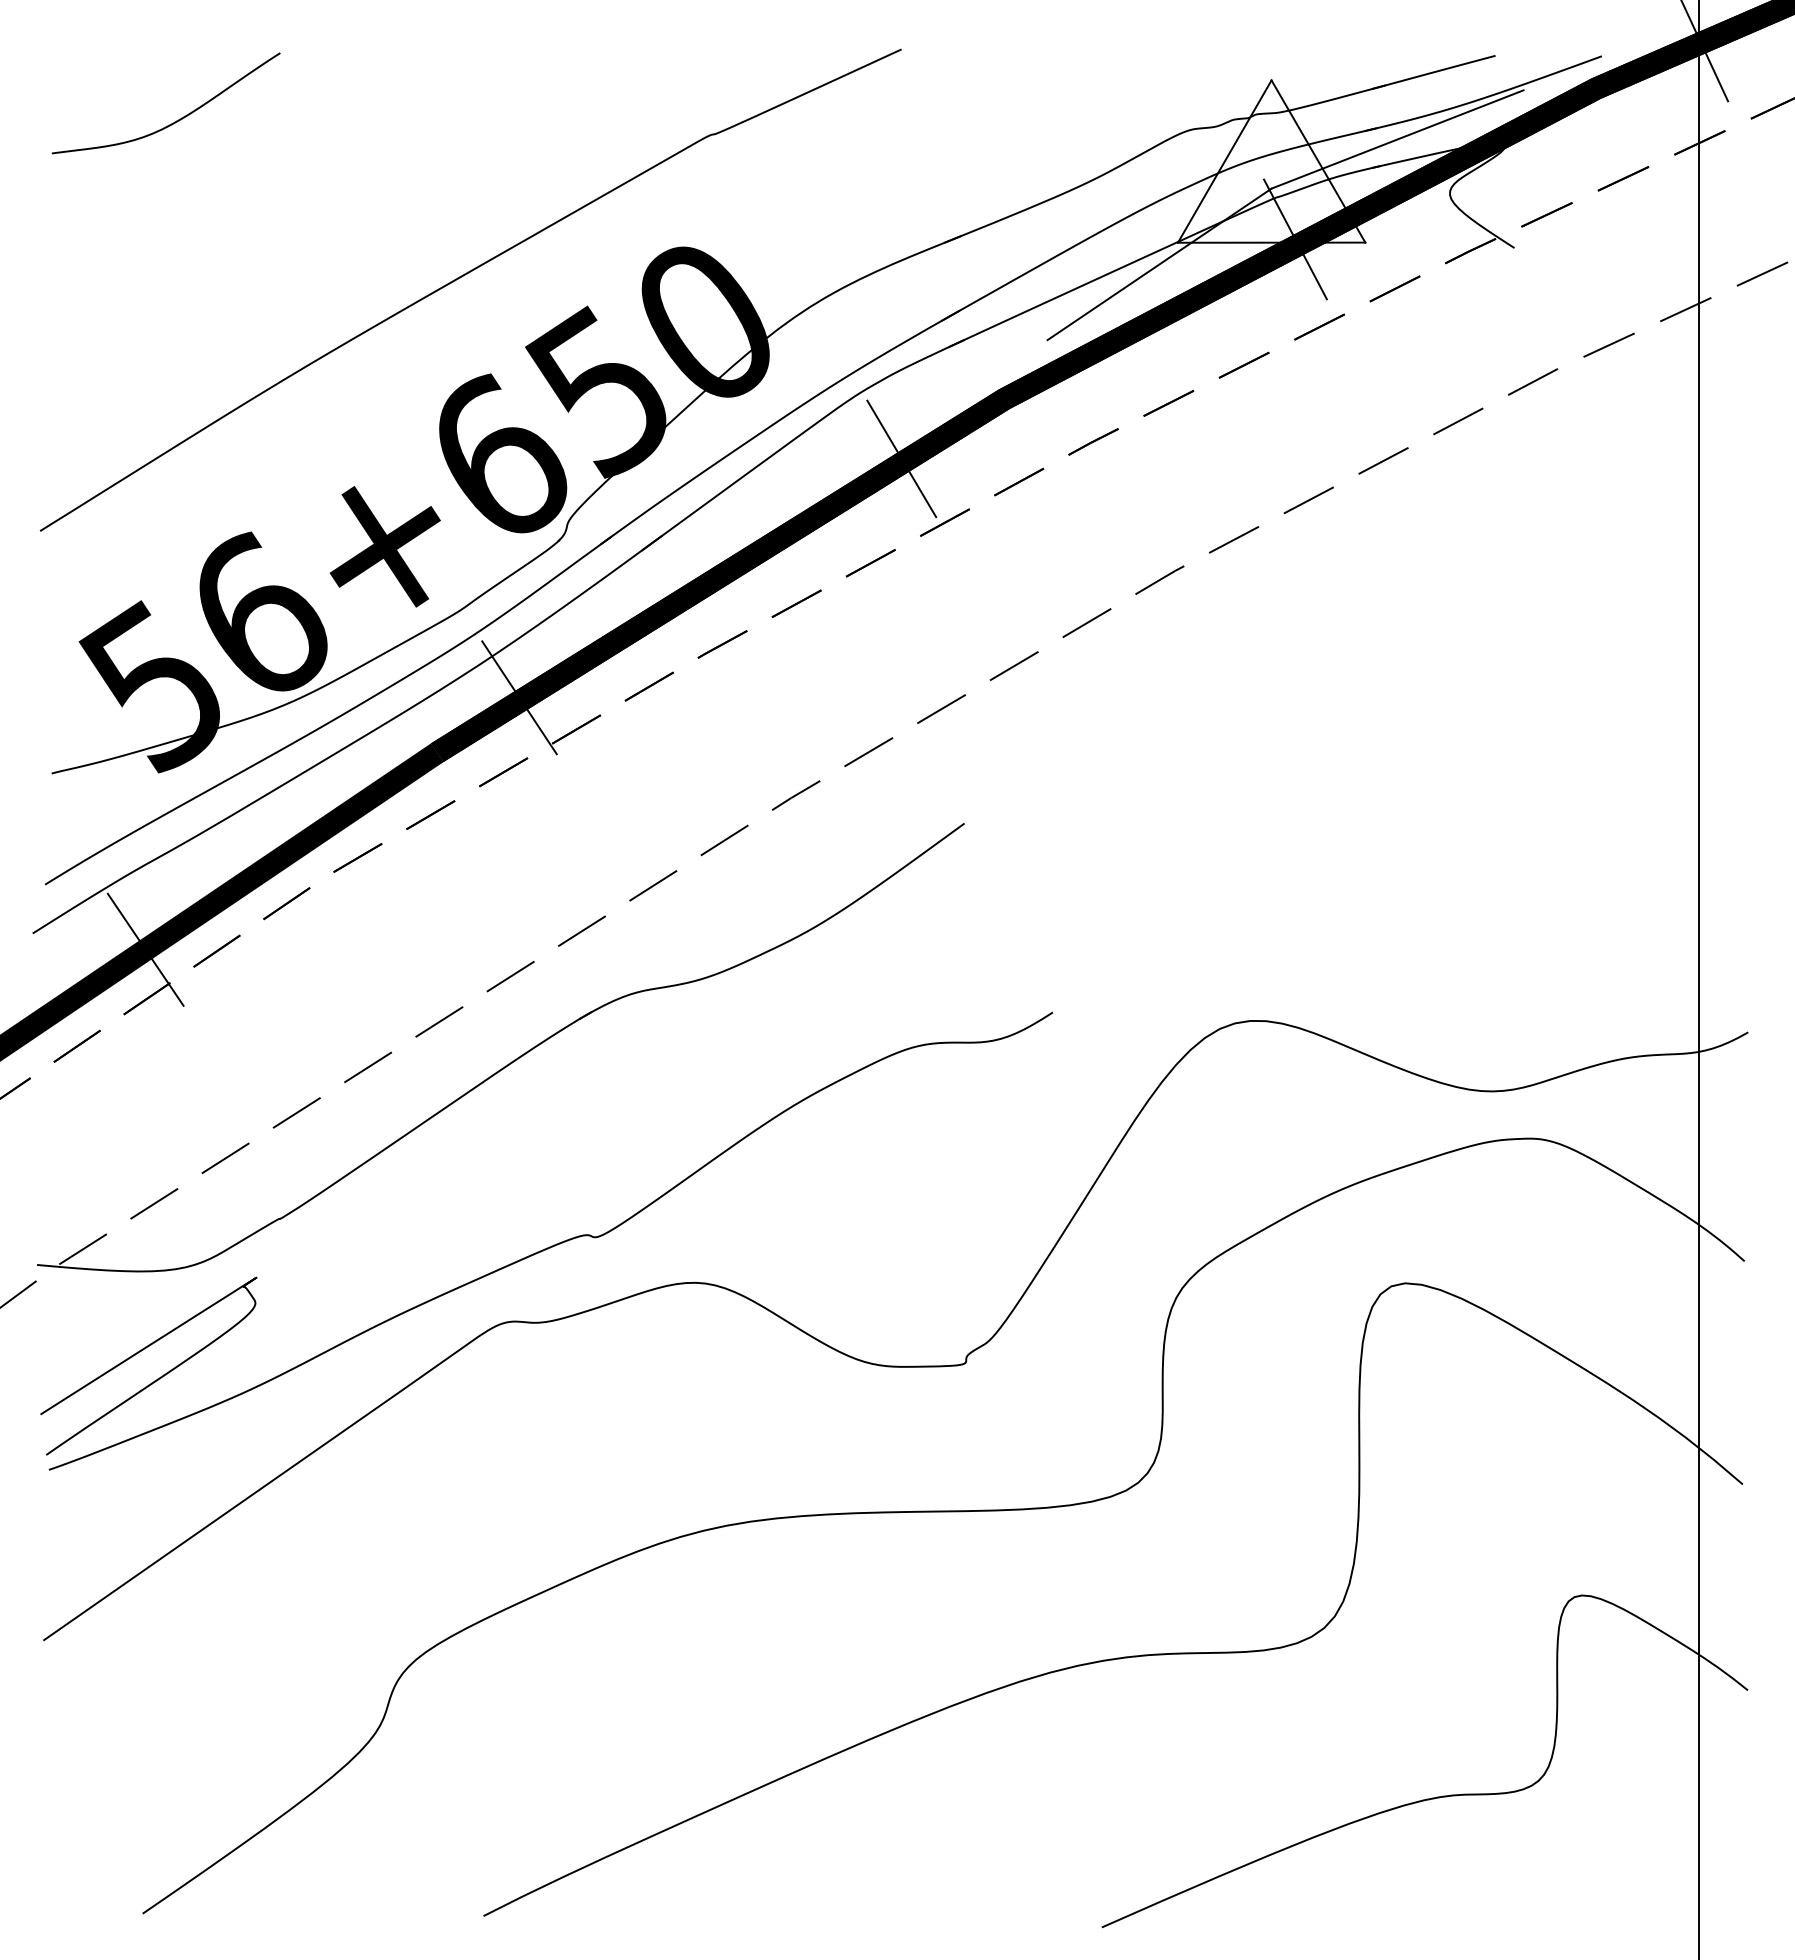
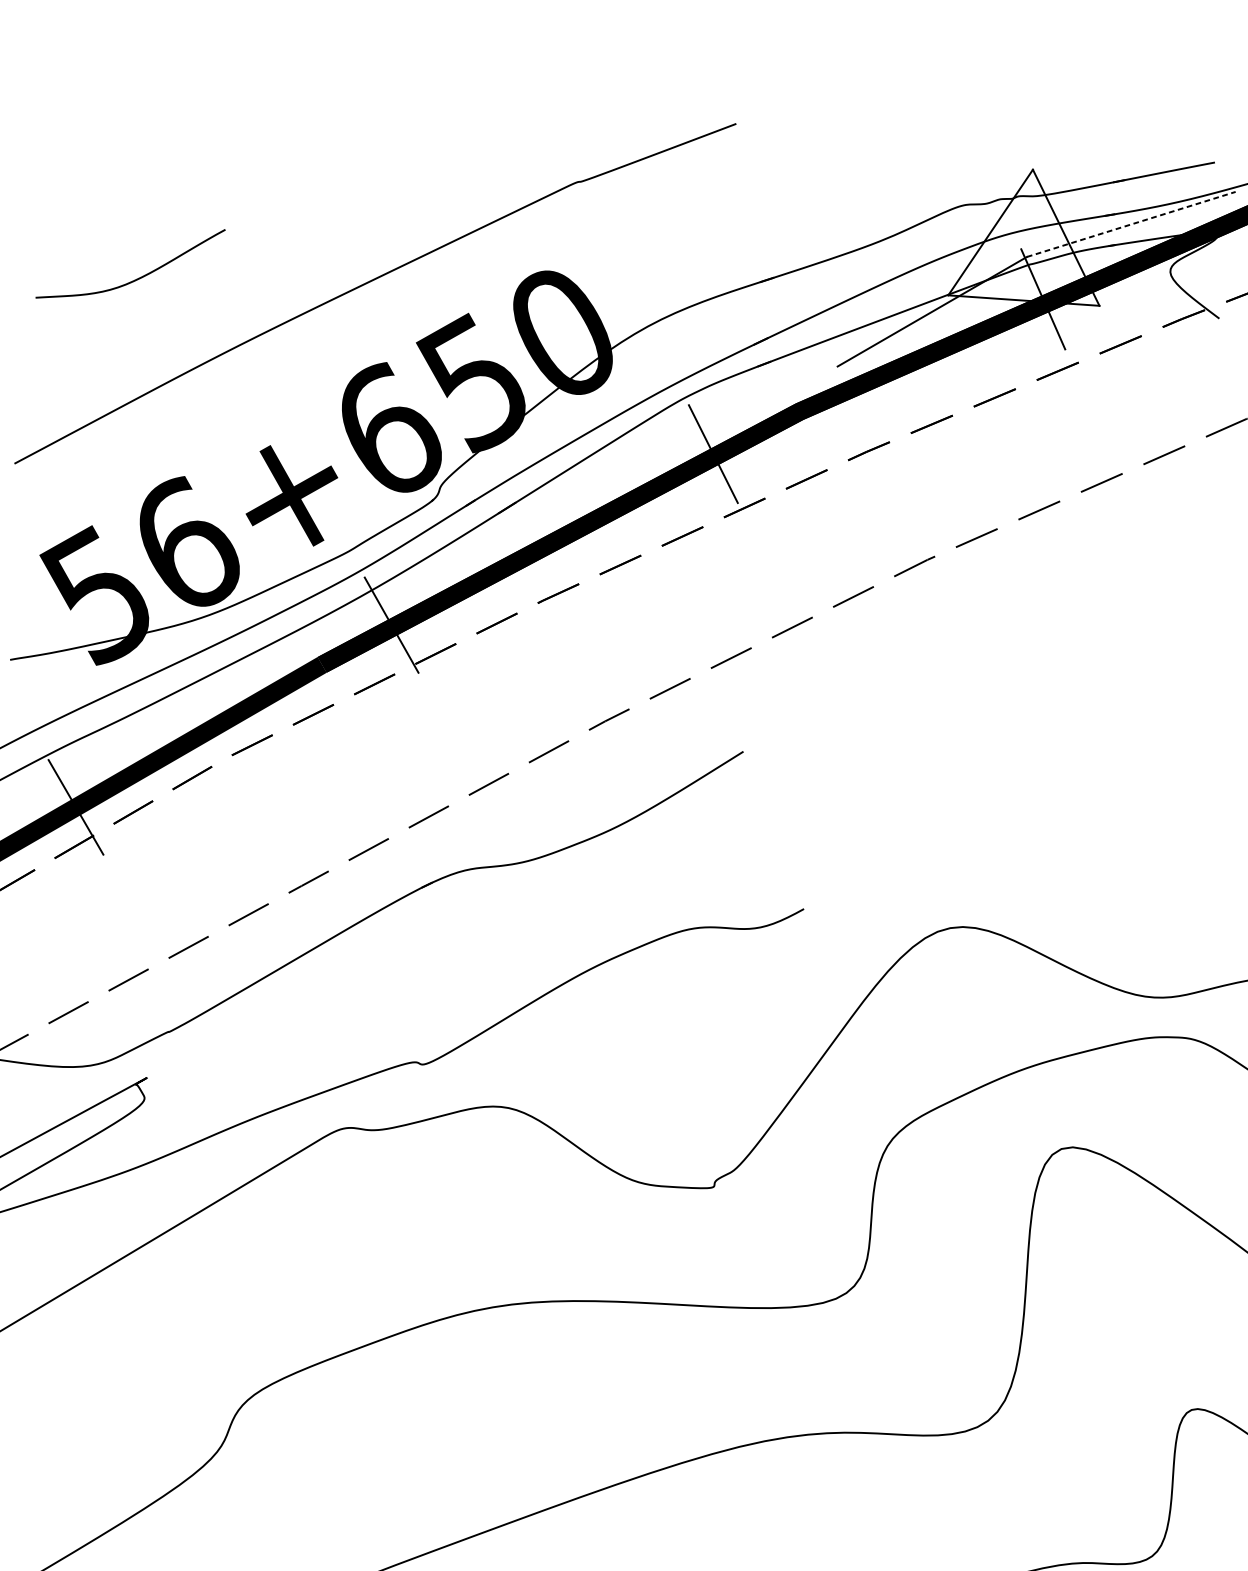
curve: (174, 121) -> (136, 278), moved
line: (1398, 139) -> (1131, 224), solid -> dashed

